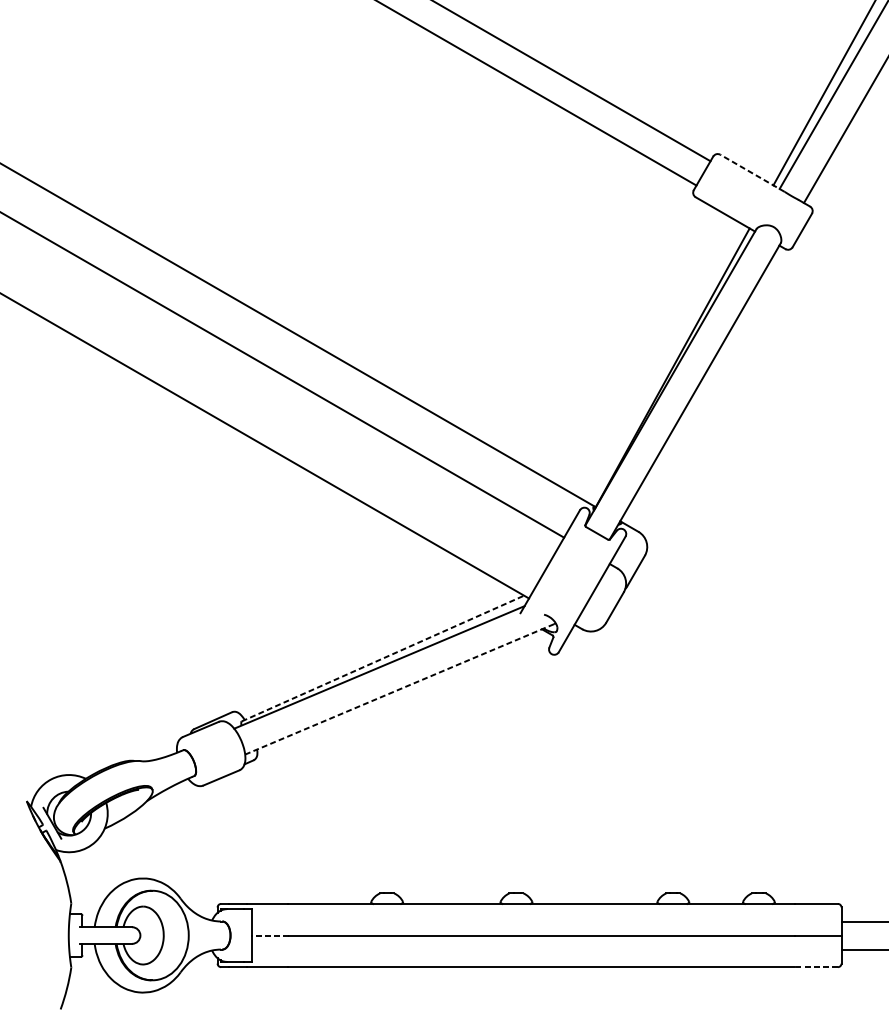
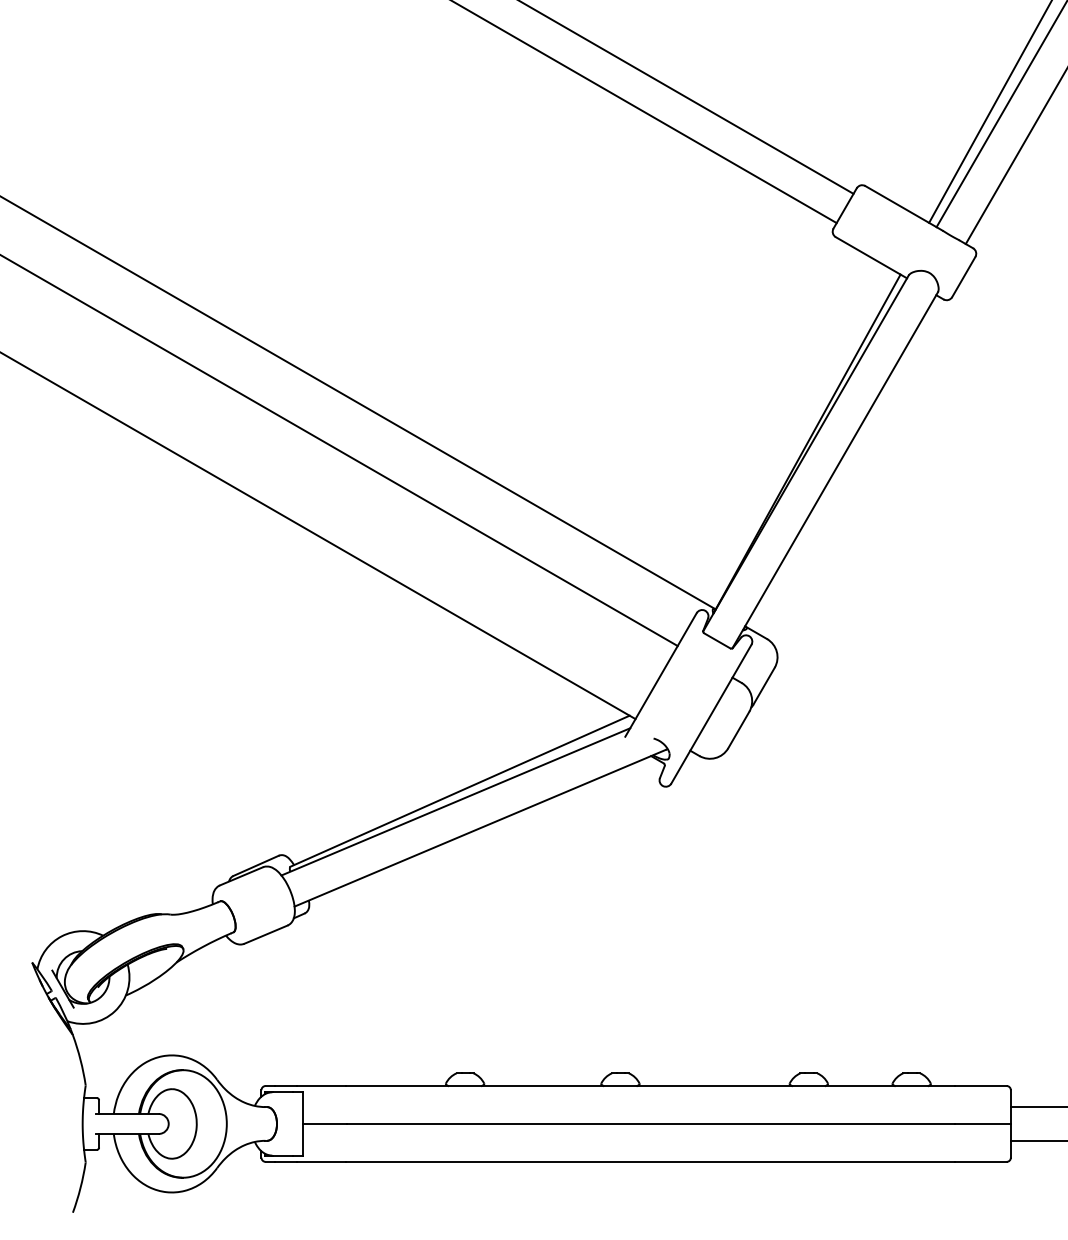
line: (752, 173) -> (904, 208), dashed -> solid
line: (383, 658) -> (460, 791), dashed -> solid
line: (399, 689) -> (479, 828), dashed -> solid
line: (270, 935) -> (324, 1123), dashed -> solid
line: (816, 966) -> (980, 1161), dashed -> solid

